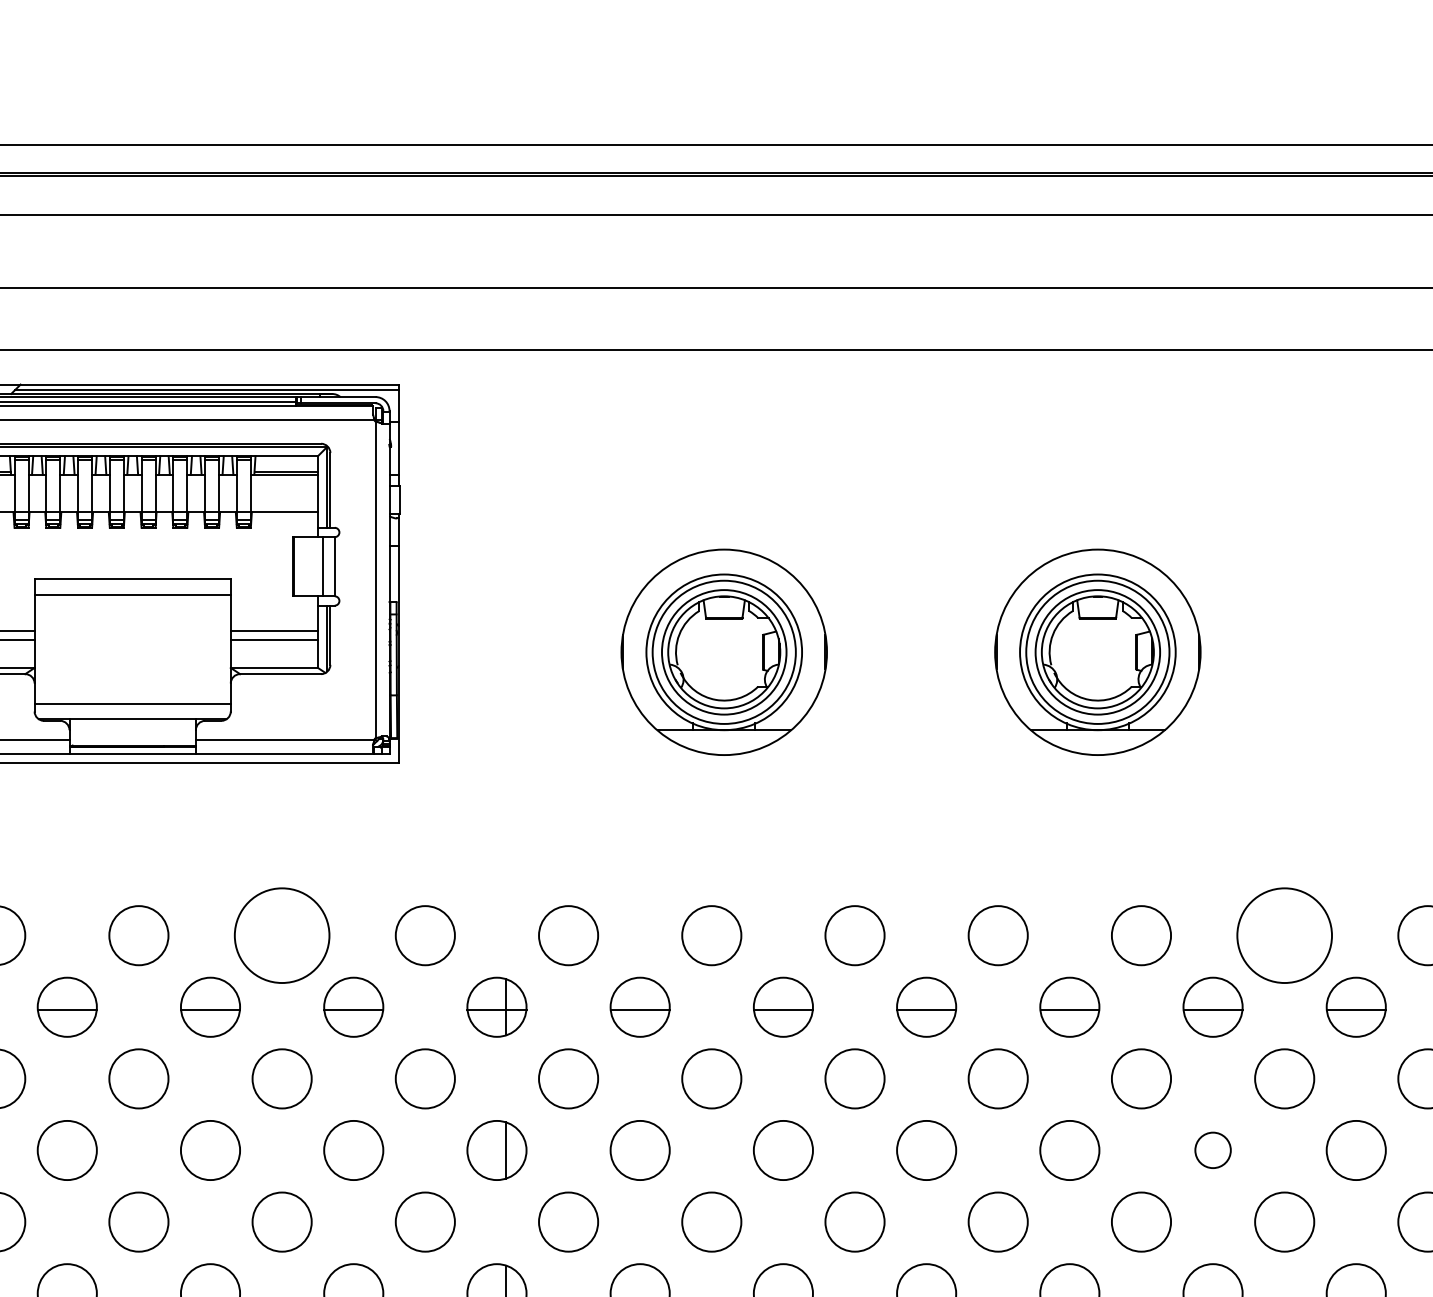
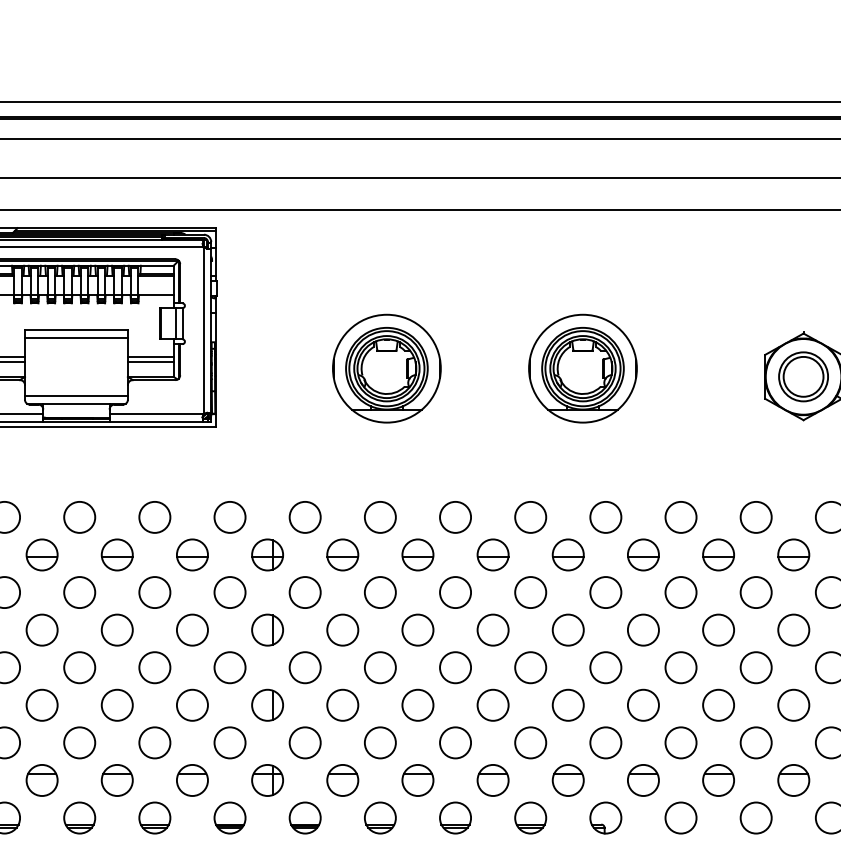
circle: (281, 933) -> (154, 516), size x0.62
circle: (1283, 933) -> (680, 516), size x0.62
circle: (1213, 1149) -> (643, 629), size x1.67

